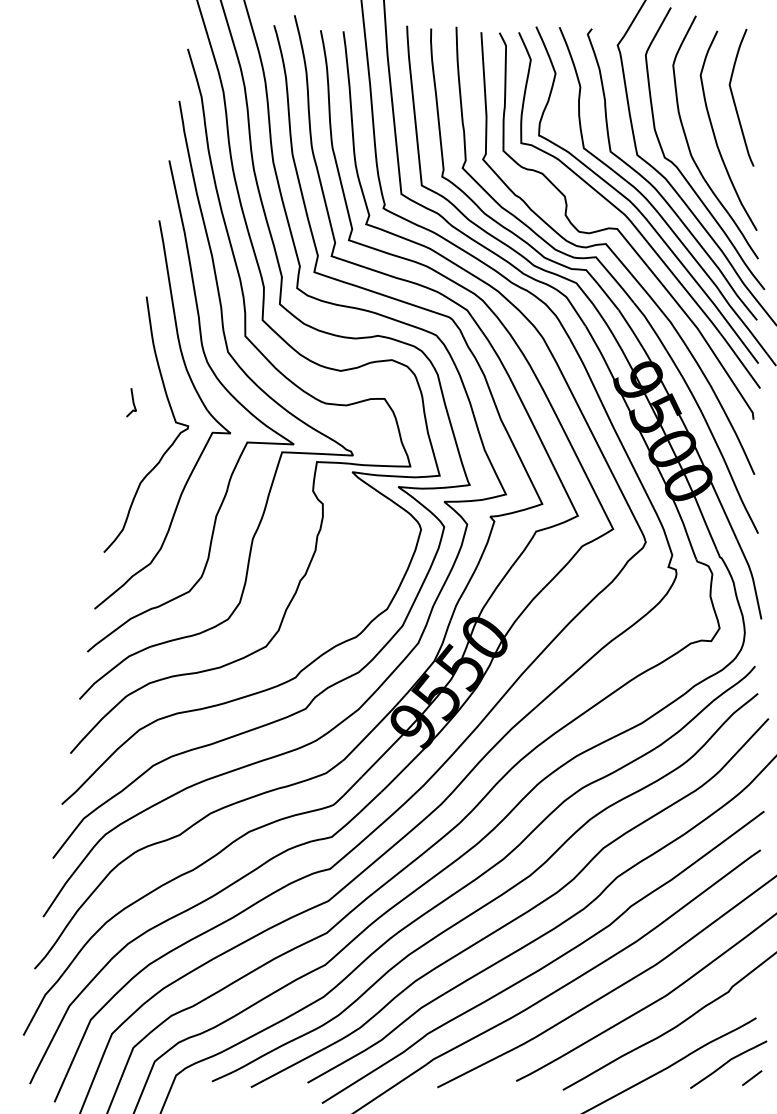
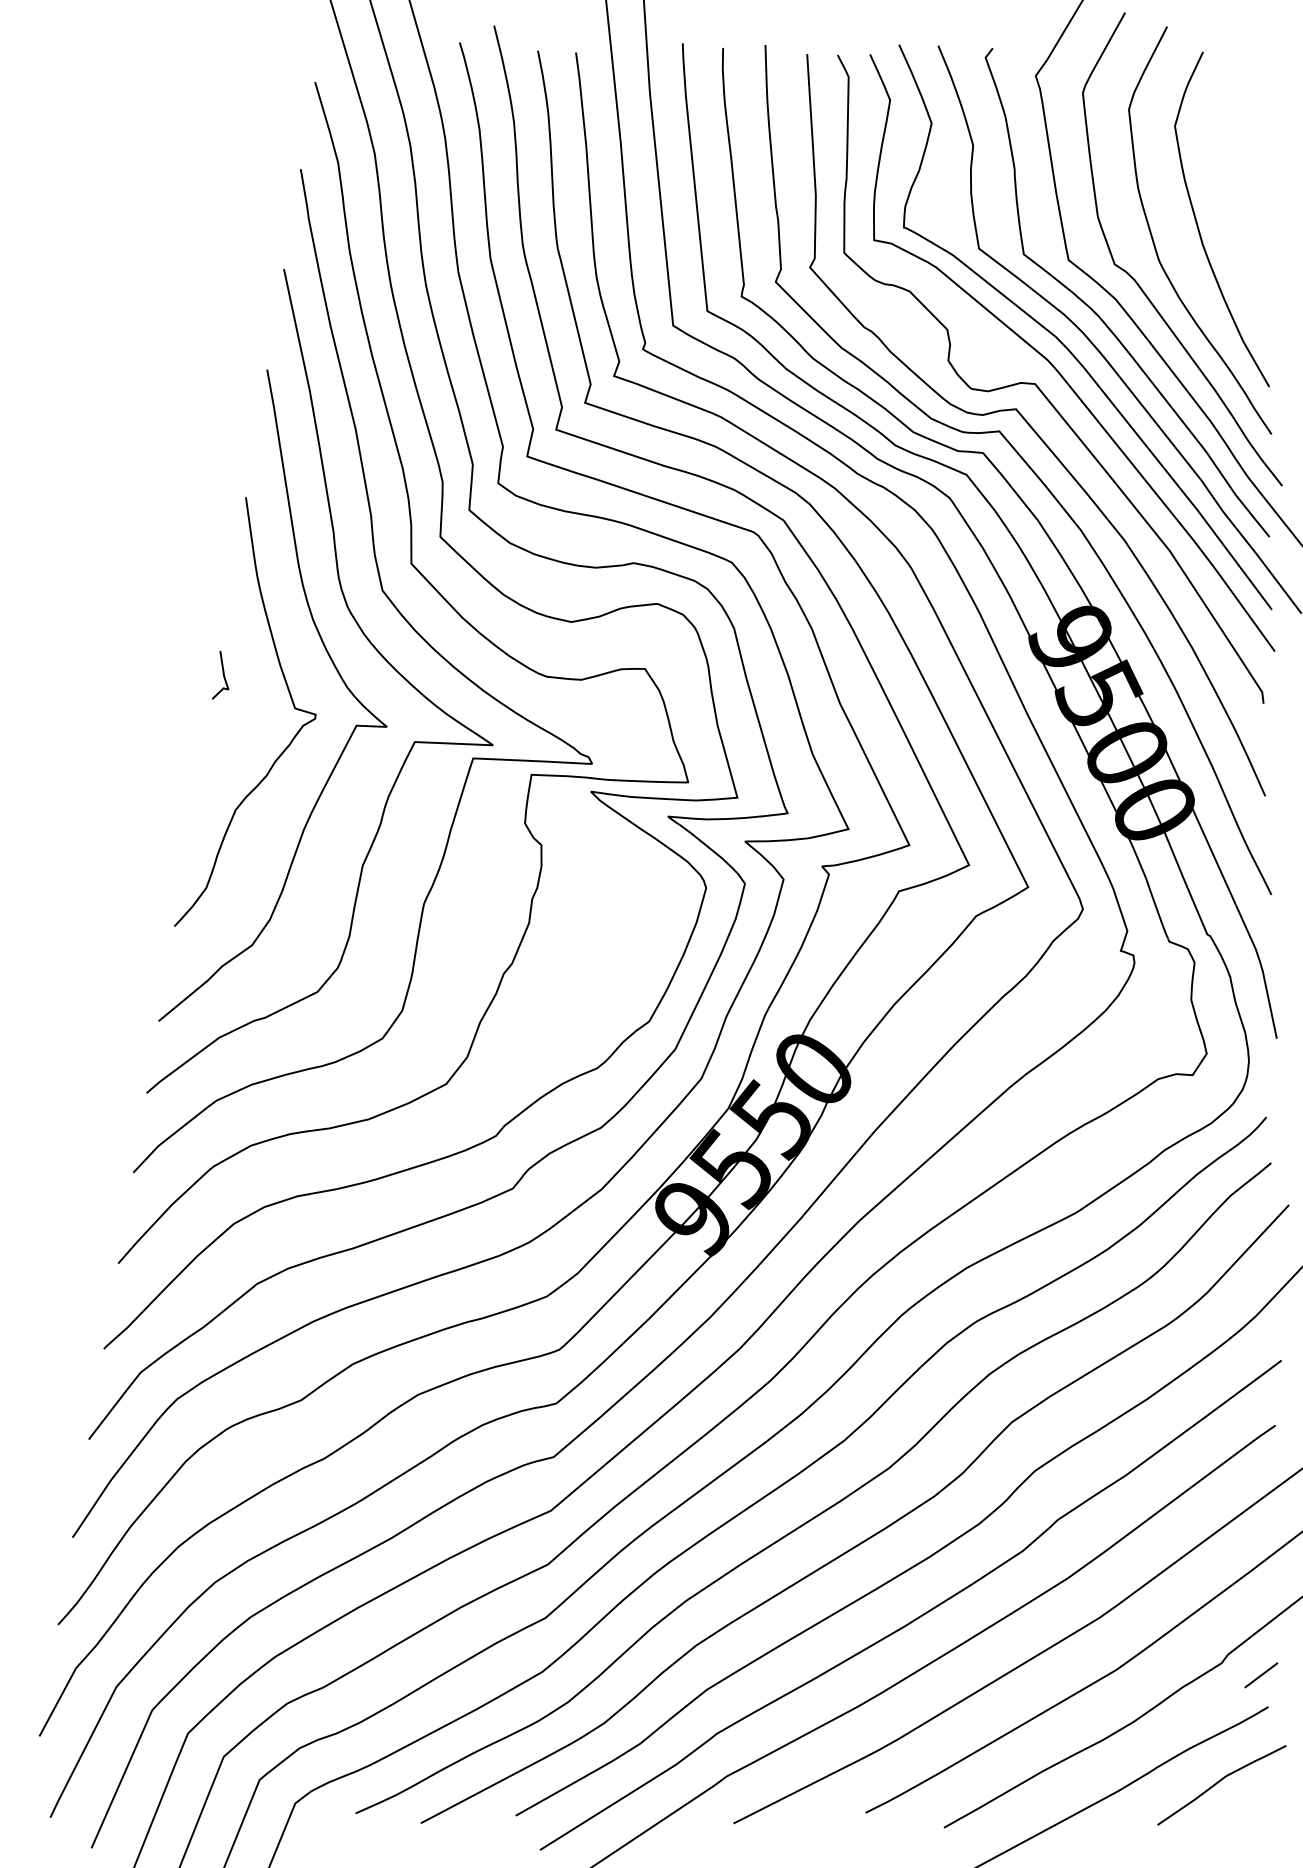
curve: (734, 98) -> (1231, 165), removed
line: (752, 1077) -> (1261, 1674), moved

